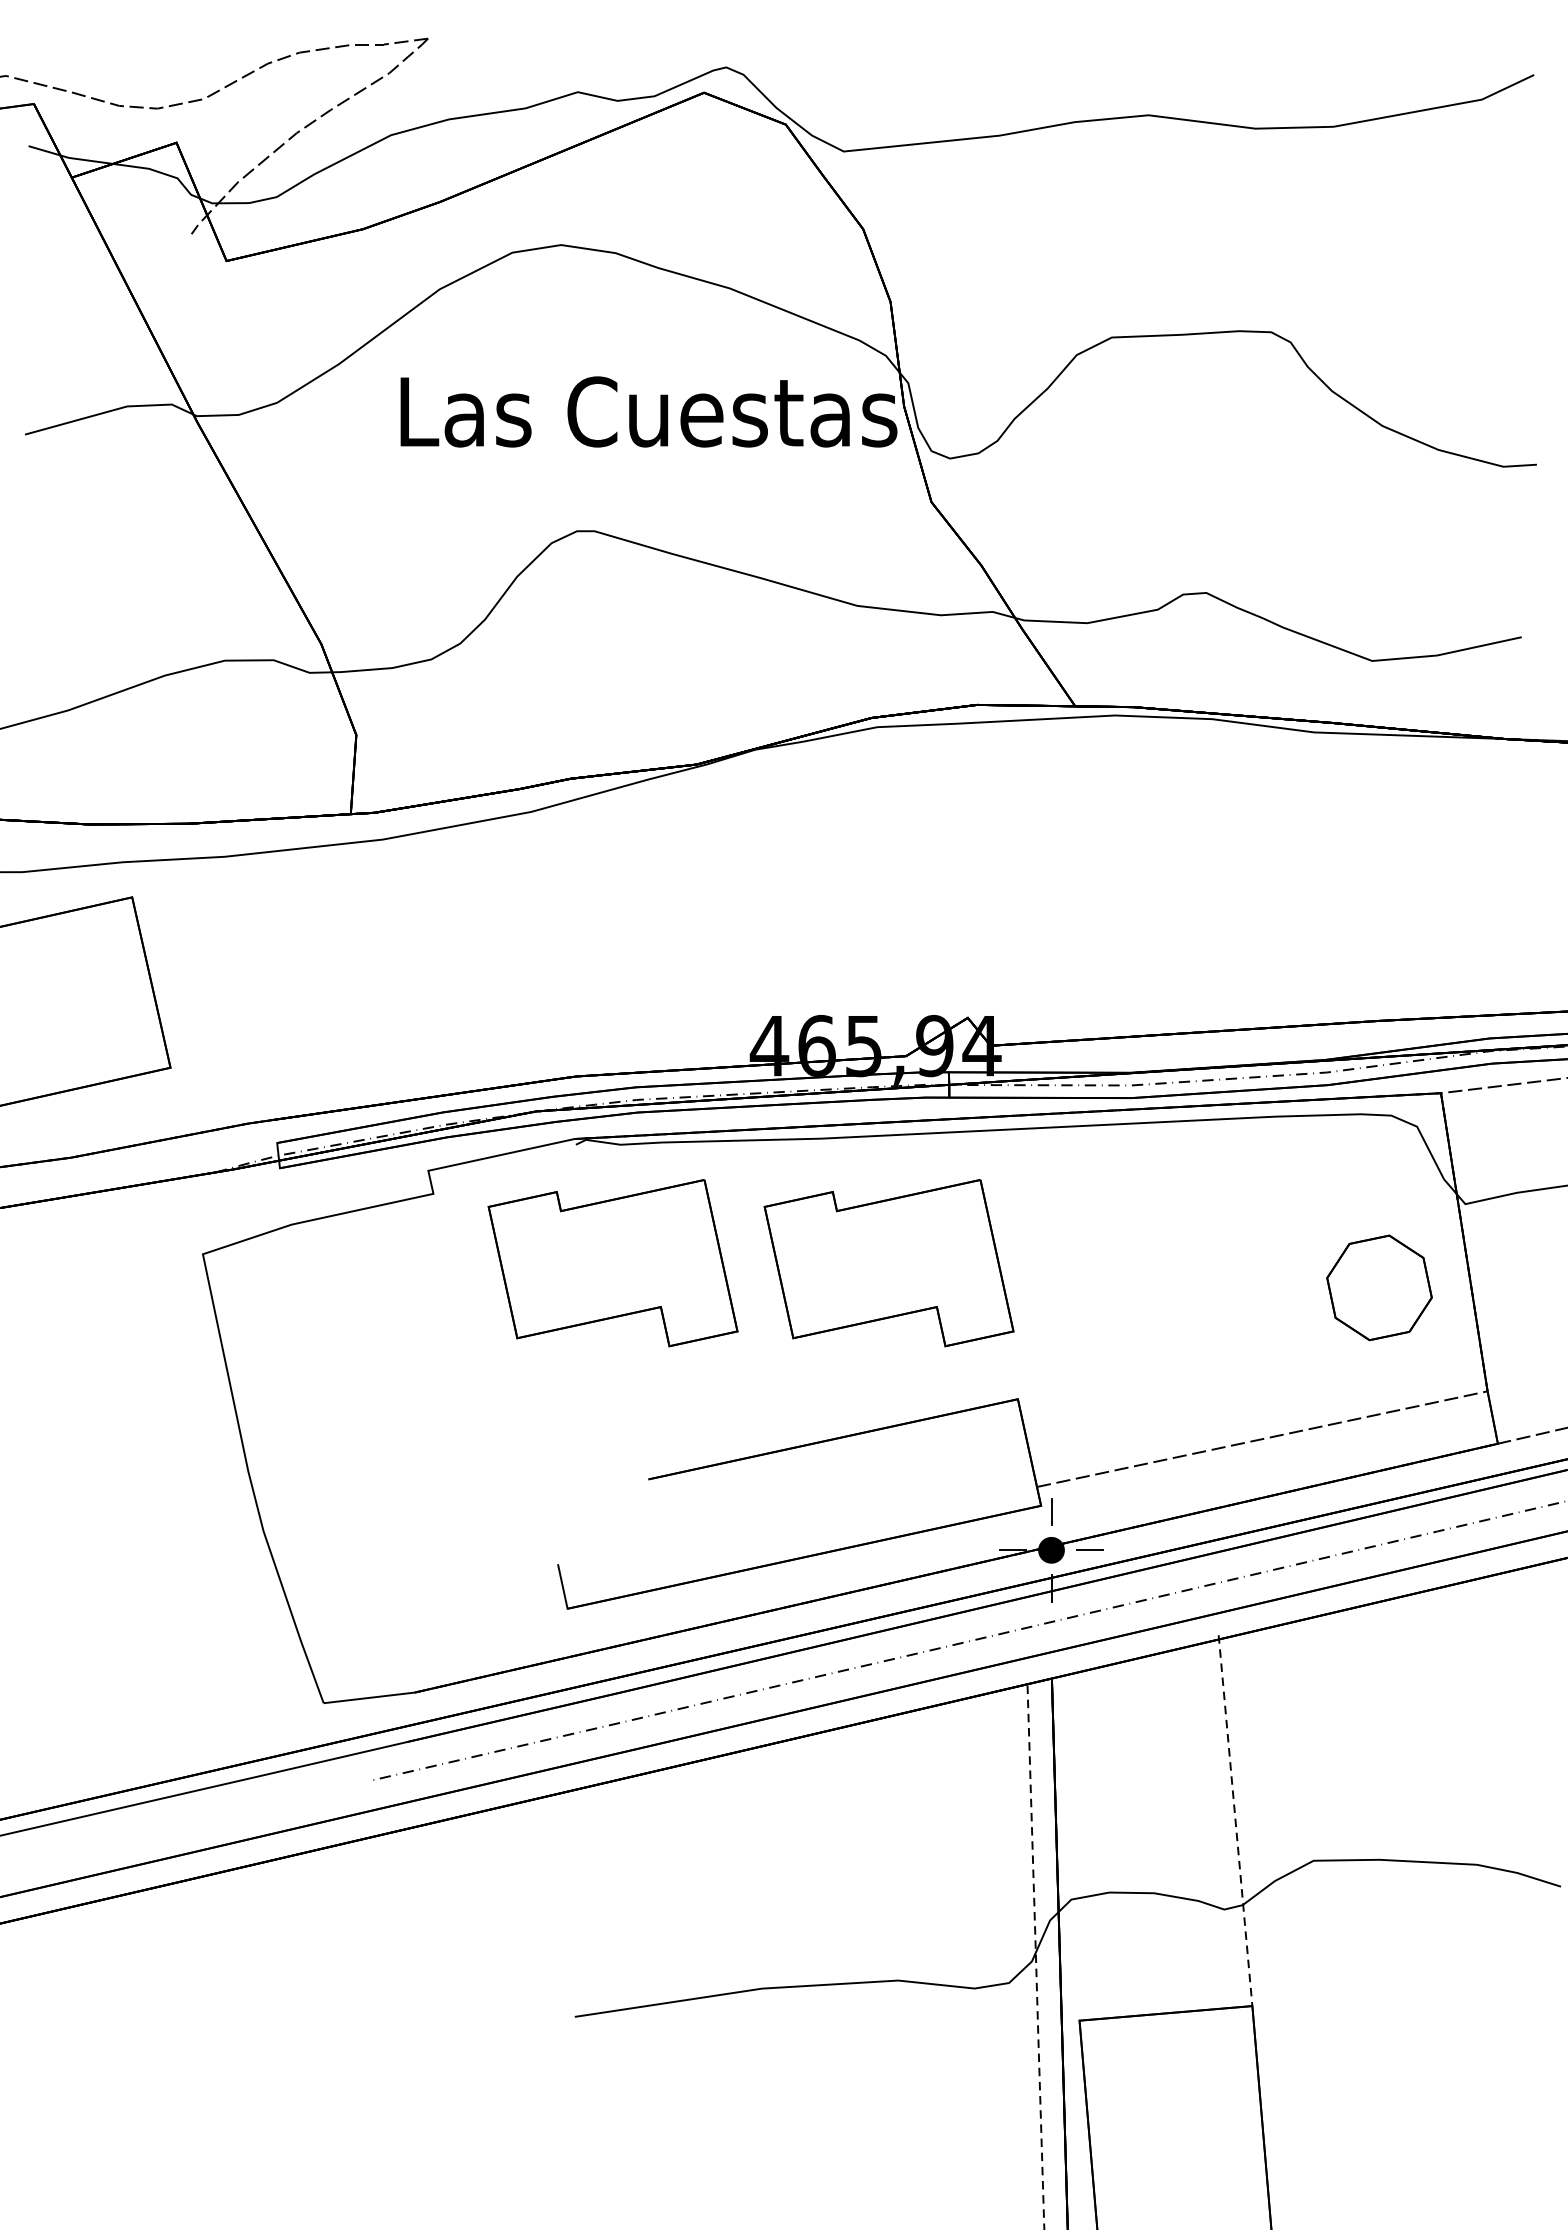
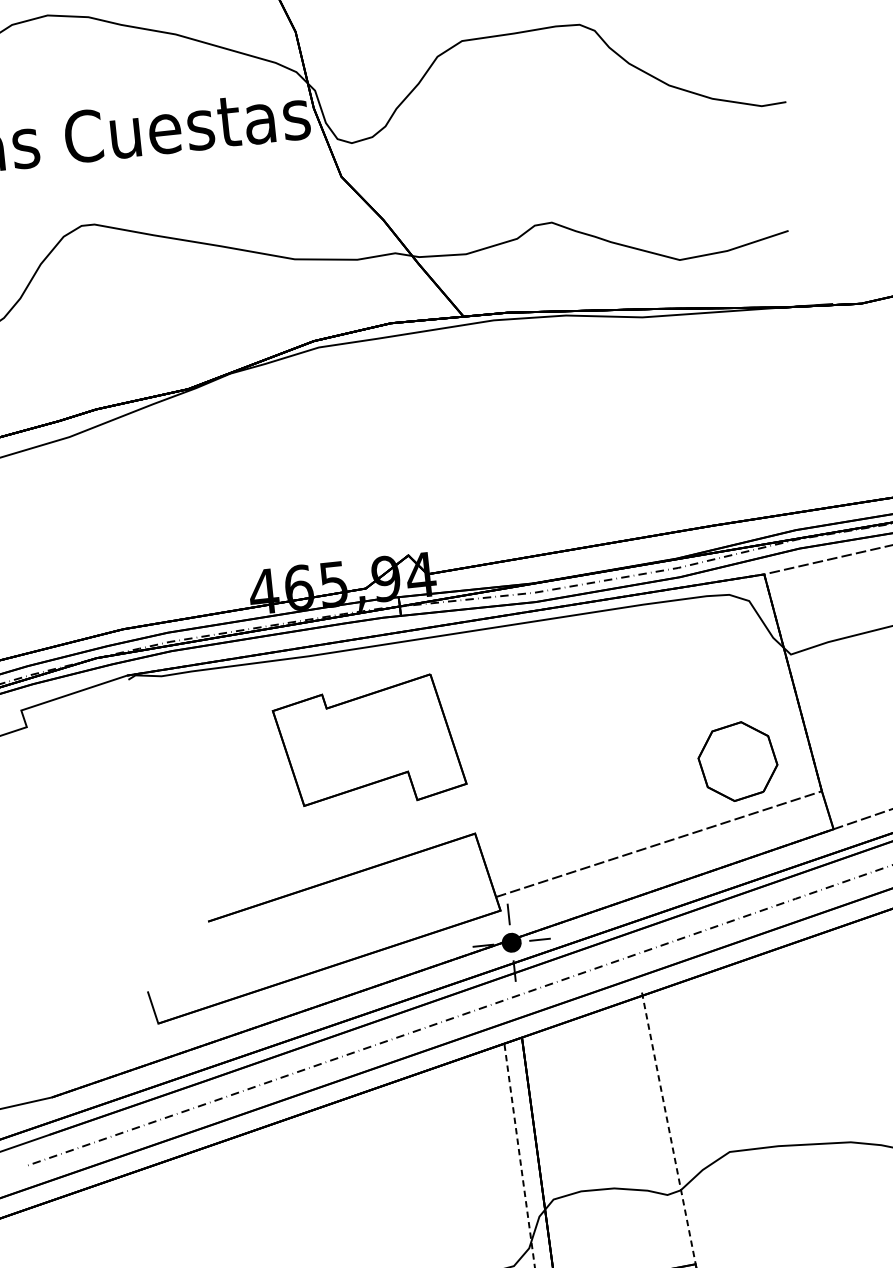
part: (612, 1263) -> (164, 764), removed
part: (1379, 1287) -> (737, 761), moved

